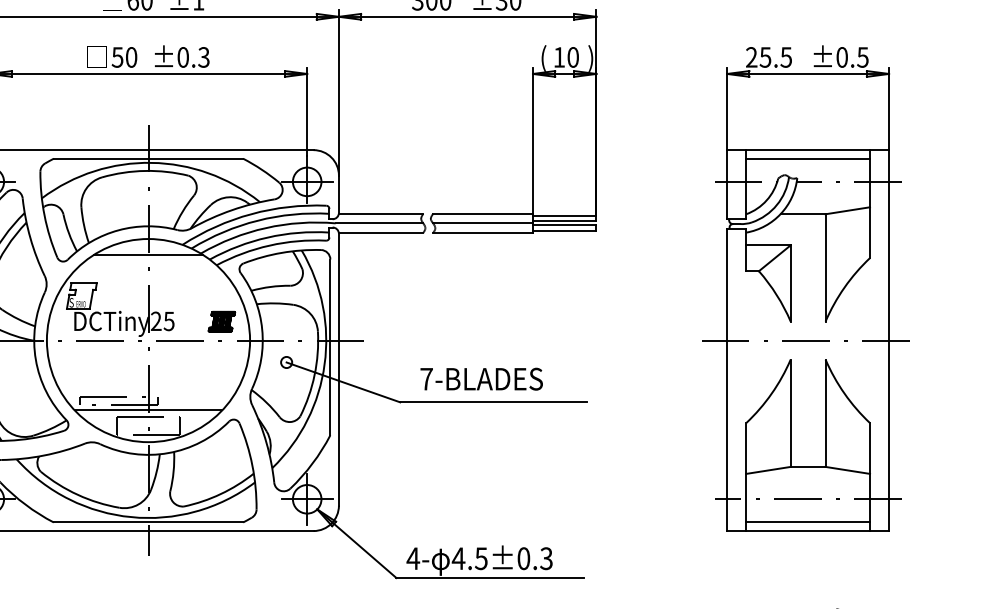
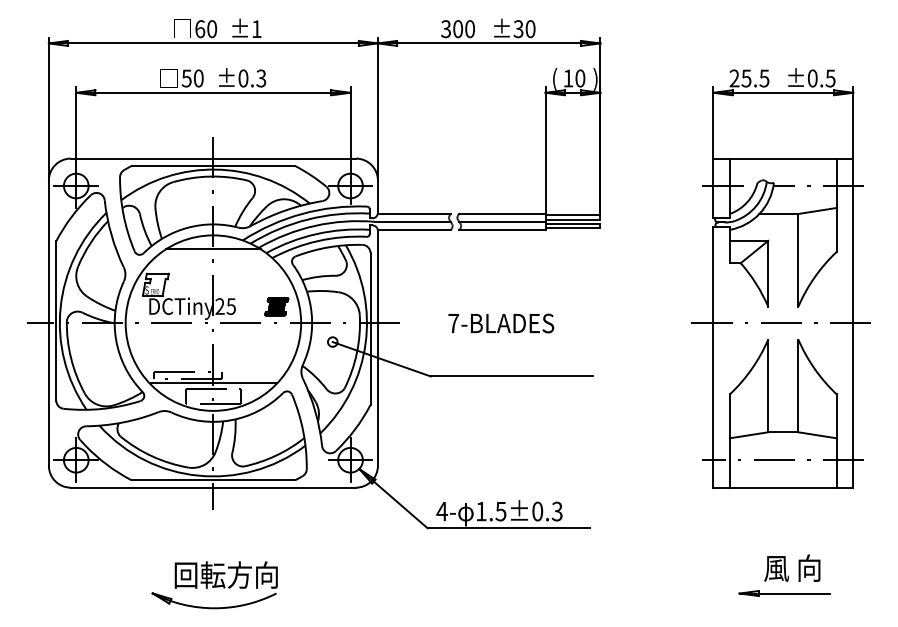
line: (807, 159) -> (782, 166), removed
text: (481, 379) -> (501, 323), moved
line: (807, 522) -> (782, 480), removed
text: (458, 558) -> (481, 511), 4.5±0.3 -> 1.5±0.3

